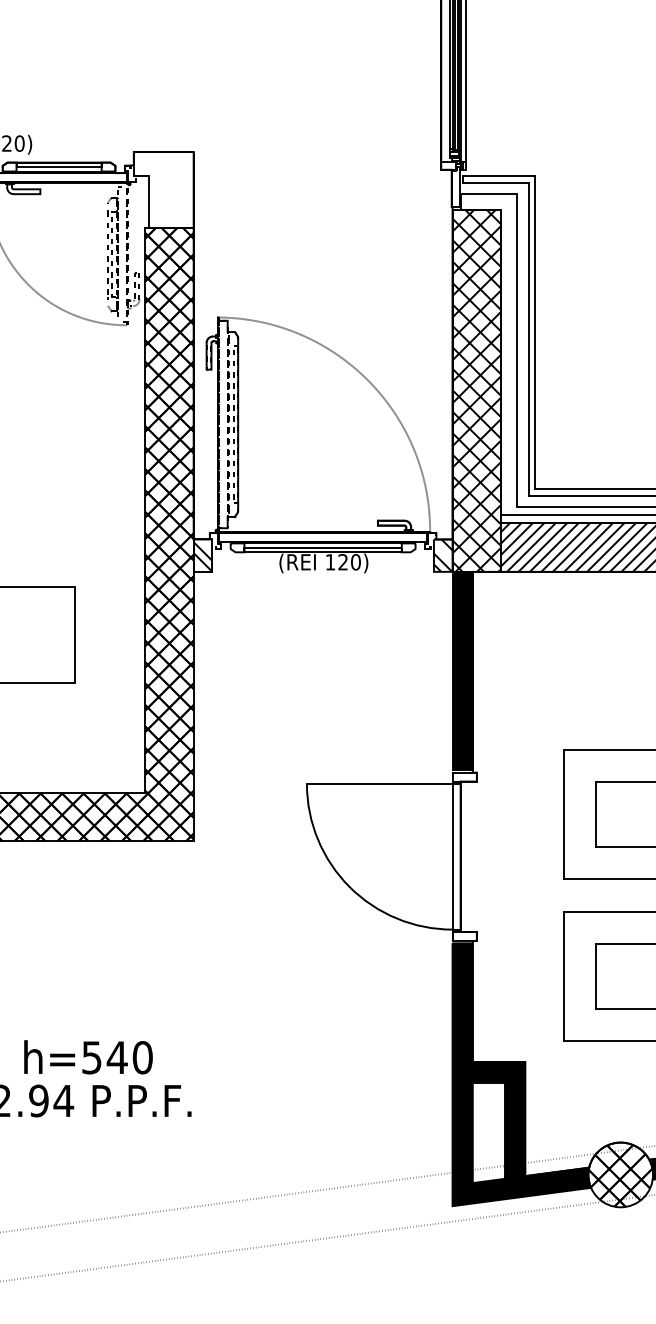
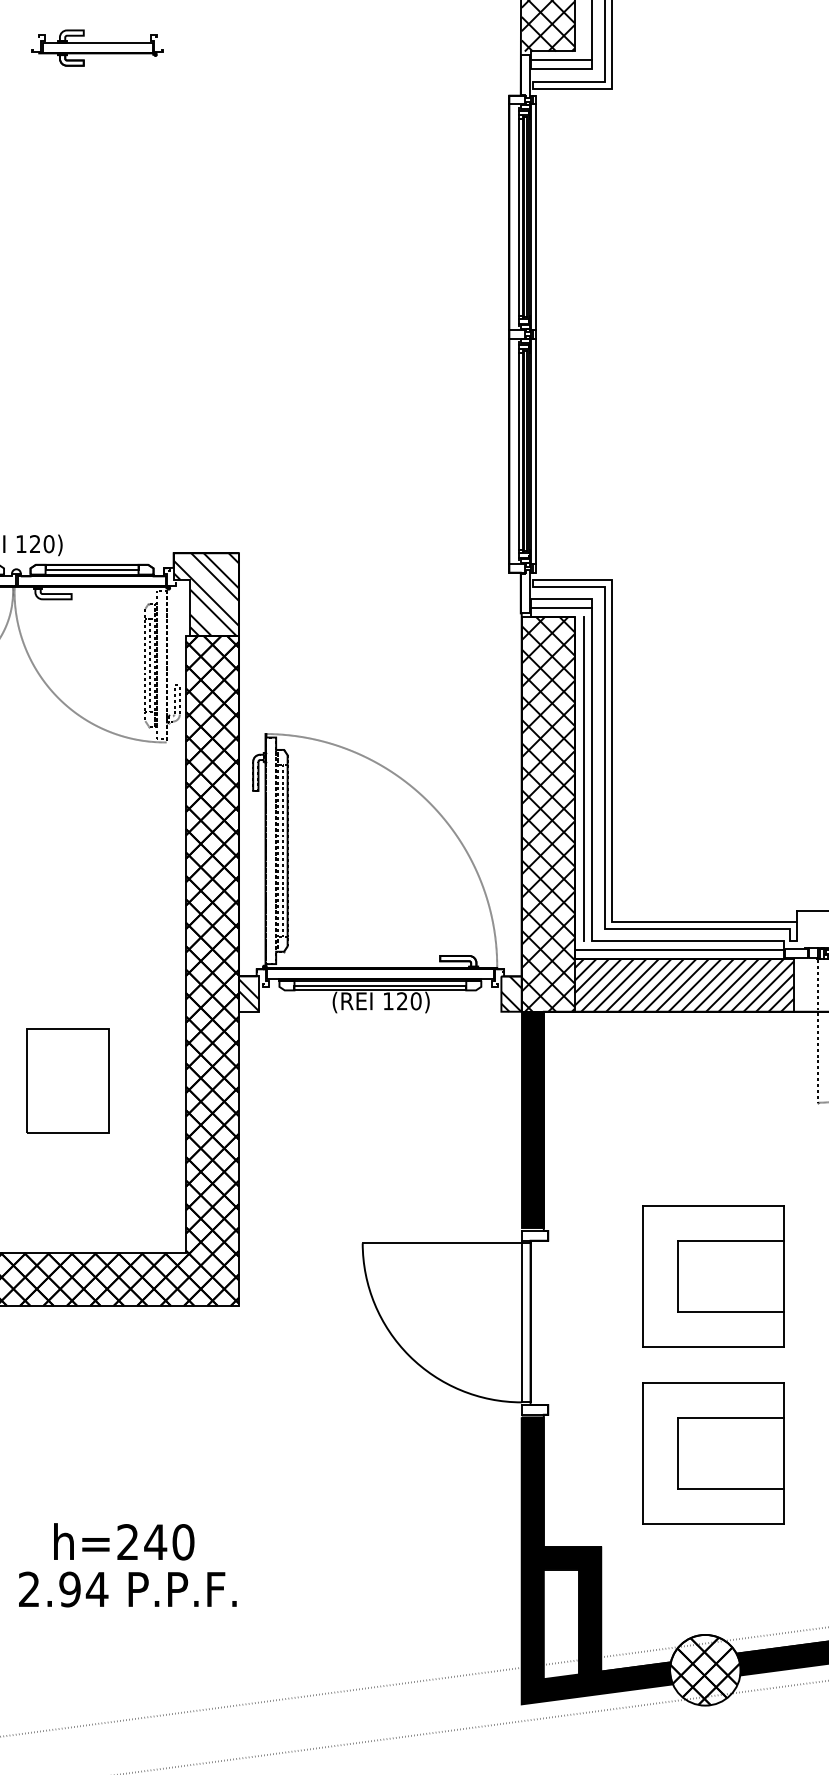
hatch: (163, 189) -> (206, 594), added
line: (488, 202) -> (561, 608), added
line: (509, 358) -> (583, 778), added
text: (91, 1057) -> (127, 1542), h=540 -> h=240

